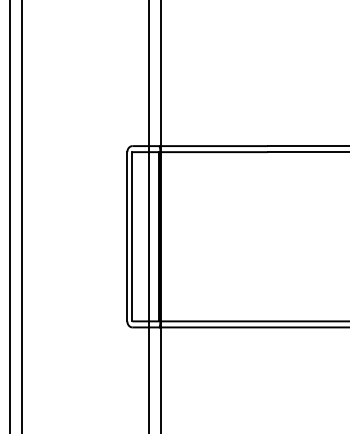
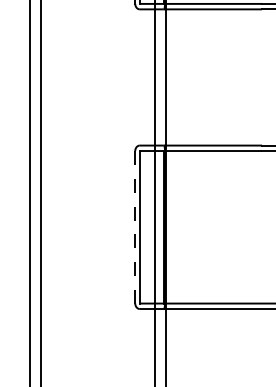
line: (127, 236) -> (135, 227), solid -> dashed

